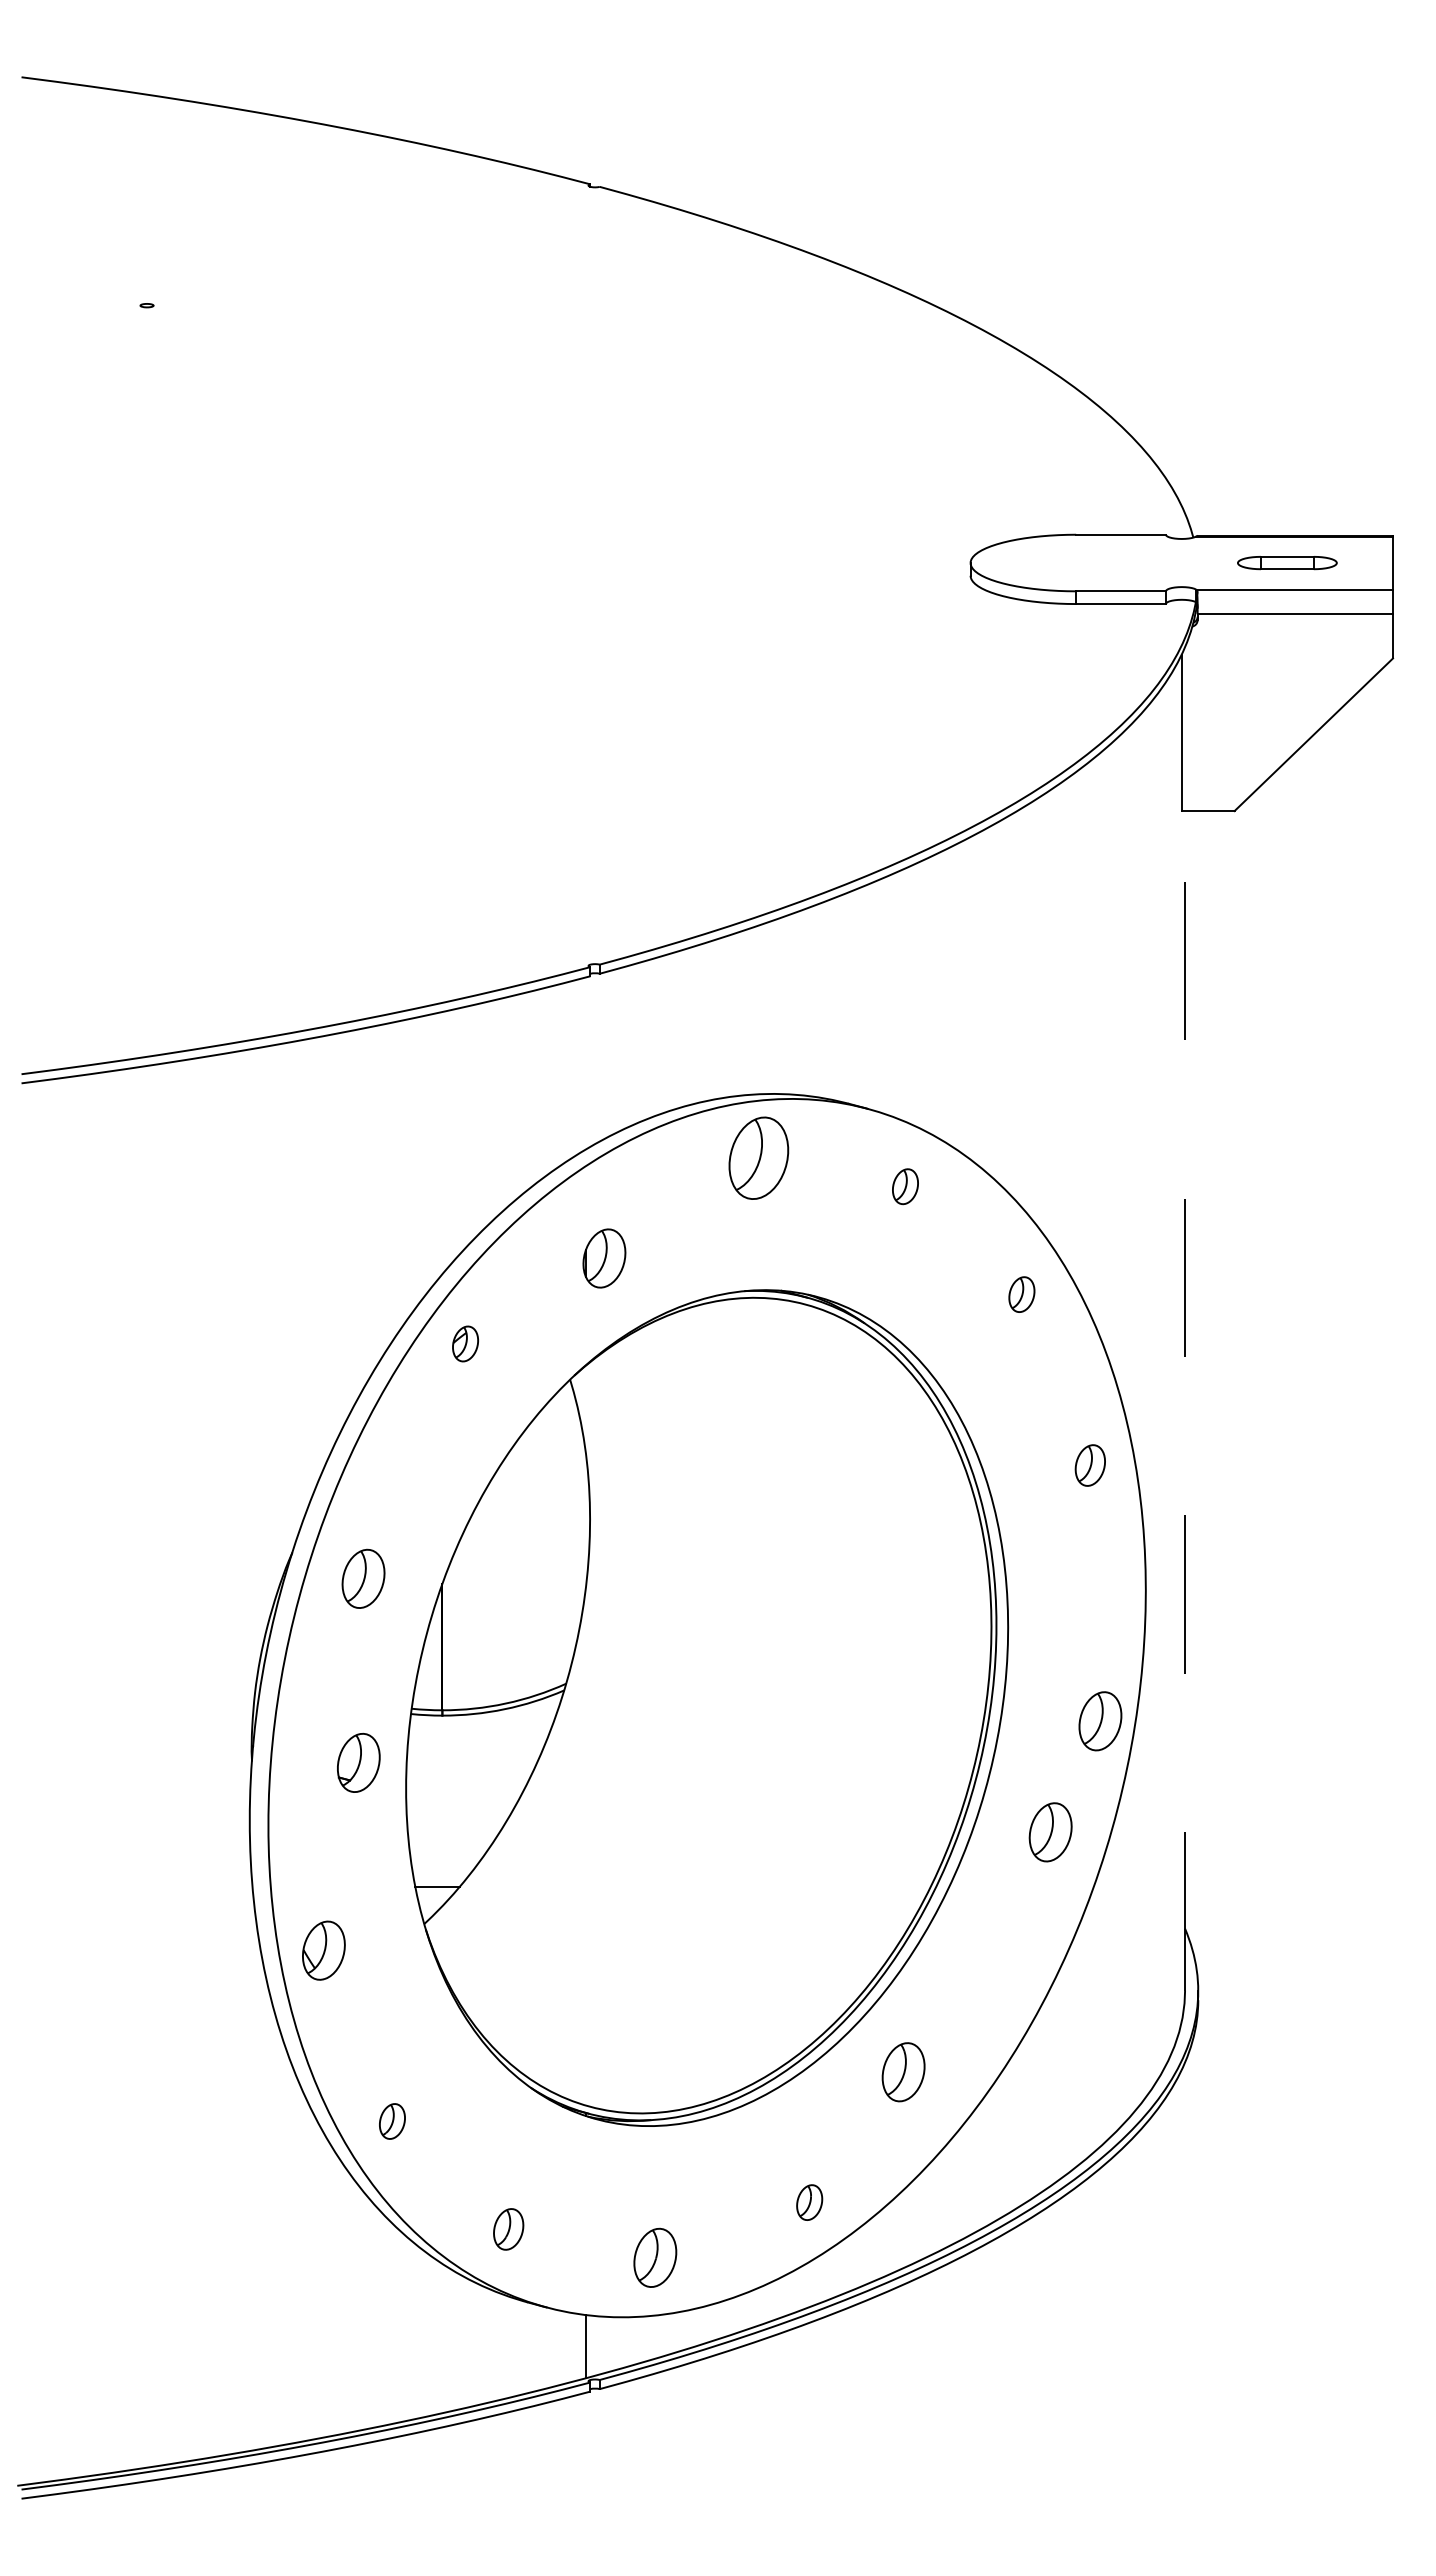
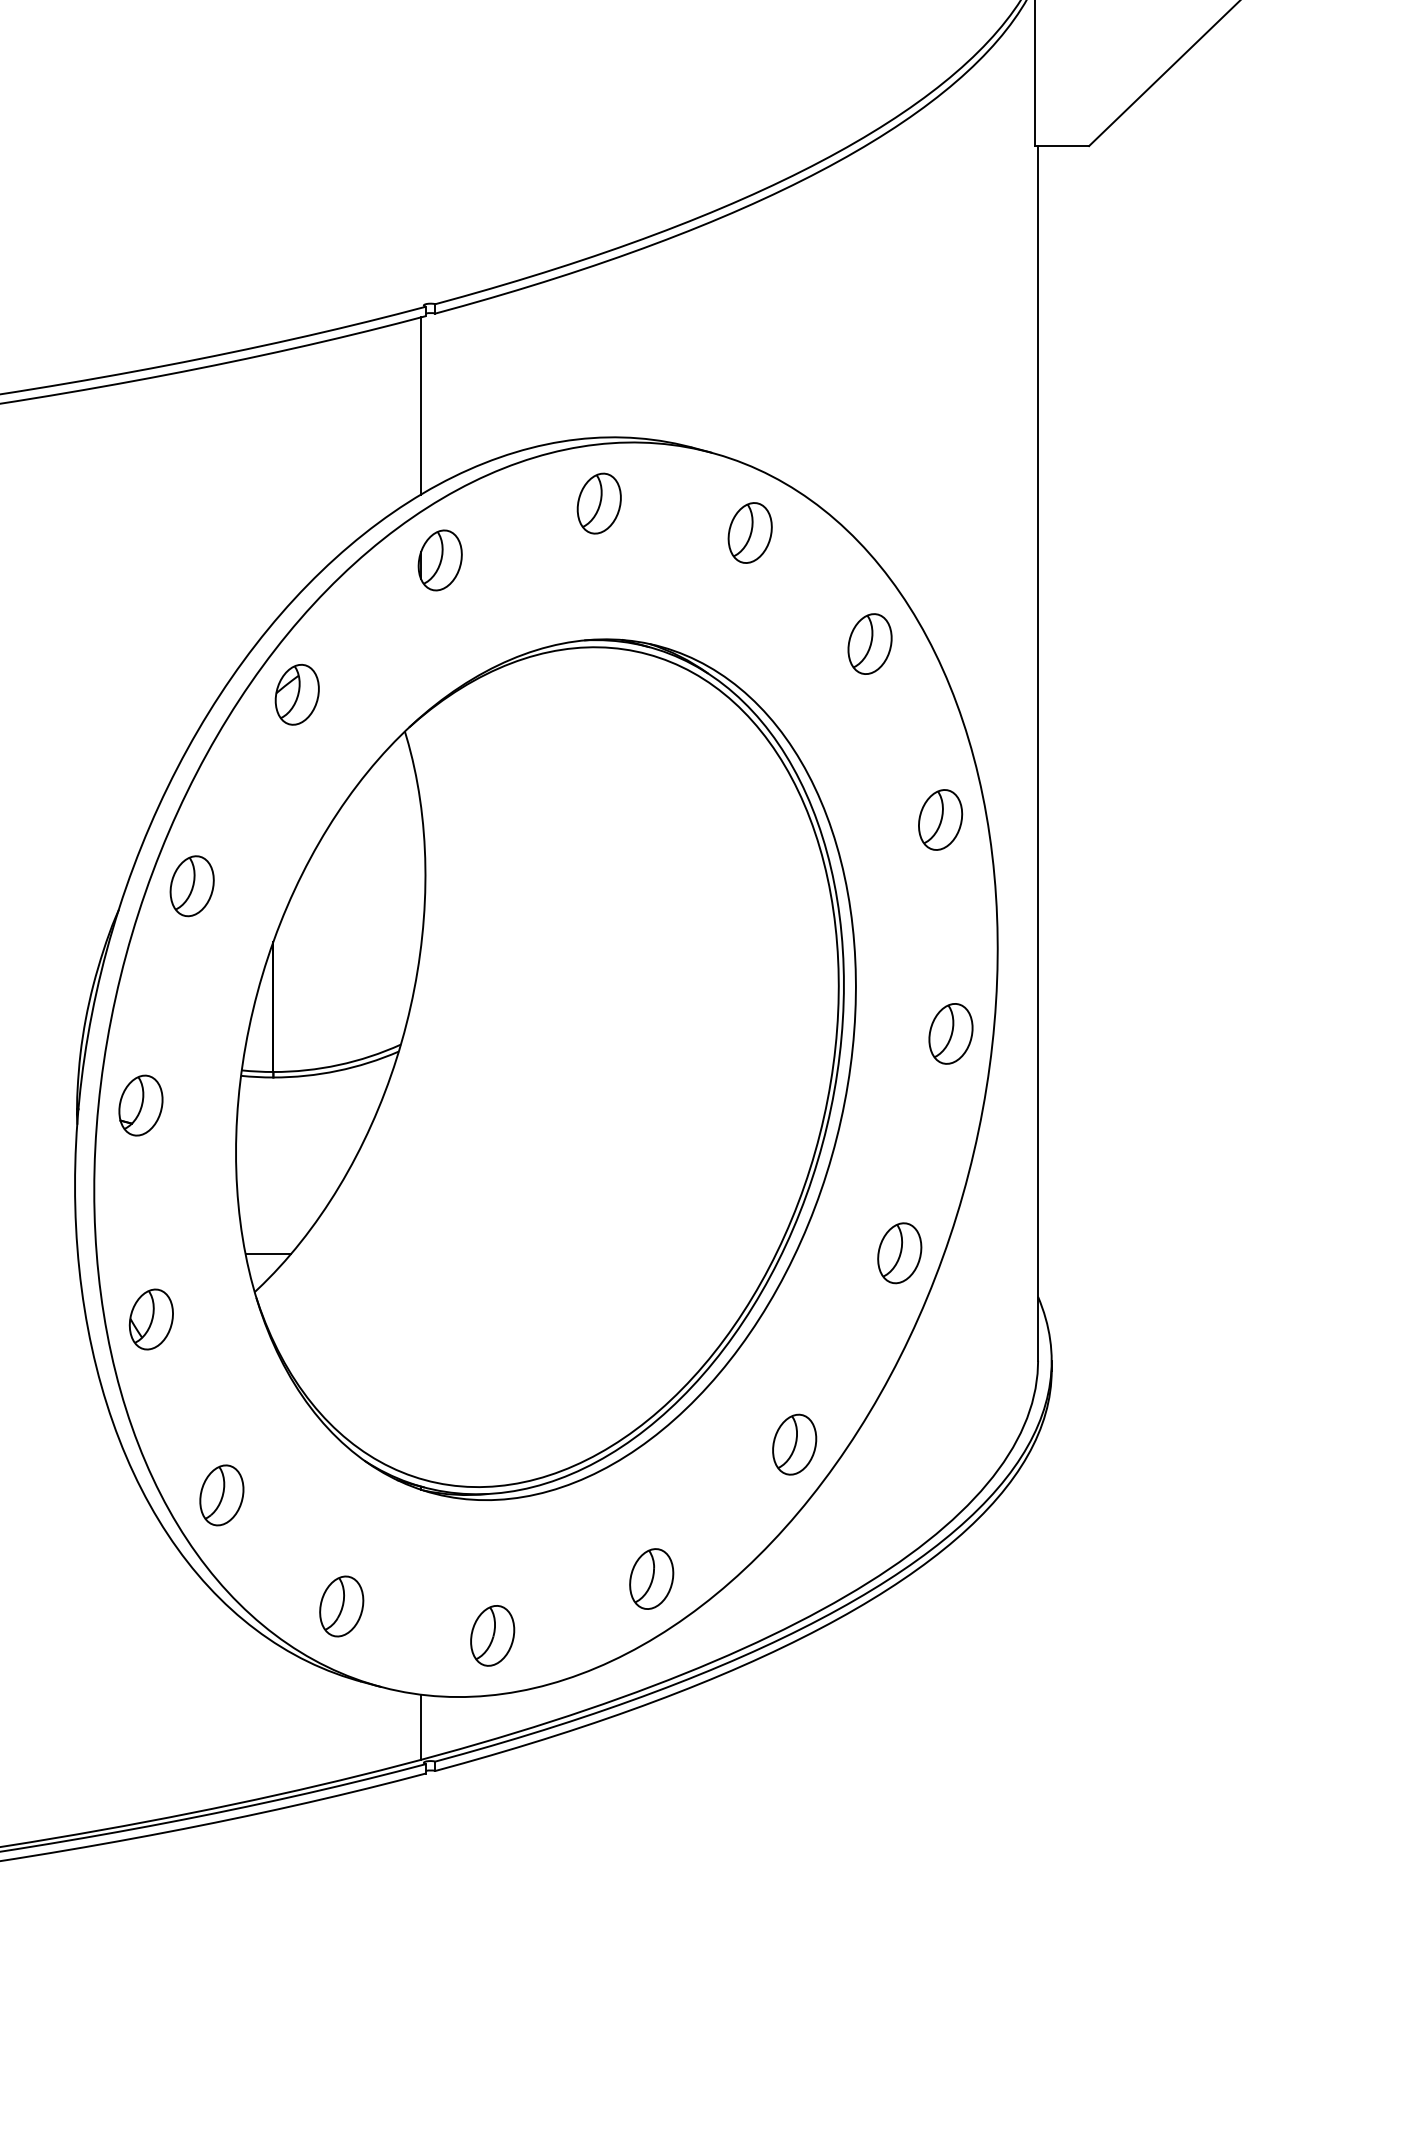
line: (585, 1063) -> (420, 405), added
part: (758, 1158) -> (598, 503), size x0.71
part: (905, 1186) -> (750, 532), size x1.67
part: (604, 1258) -> (440, 560), moved
part: (1021, 1294) -> (869, 643), size x1.67
part: (465, 1343) -> (297, 694), size x1.67
line: (1185, 1400) -> (1038, 752), dashed -> solid
part: (1090, 1465) -> (940, 819), size x1.43
part: (363, 1578) -> (192, 885), moved
part: (1100, 1721) -> (951, 1034), moved
part: (358, 1762) -> (140, 1105), moved
part: (1050, 1832) -> (899, 1253), moved
part: (903, 2072) -> (794, 1444), moved
part: (392, 2121) -> (222, 1495), size x1.67
part: (809, 2202) -> (651, 1578), size x1.67
part: (508, 2229) -> (341, 1606), size x1.43

